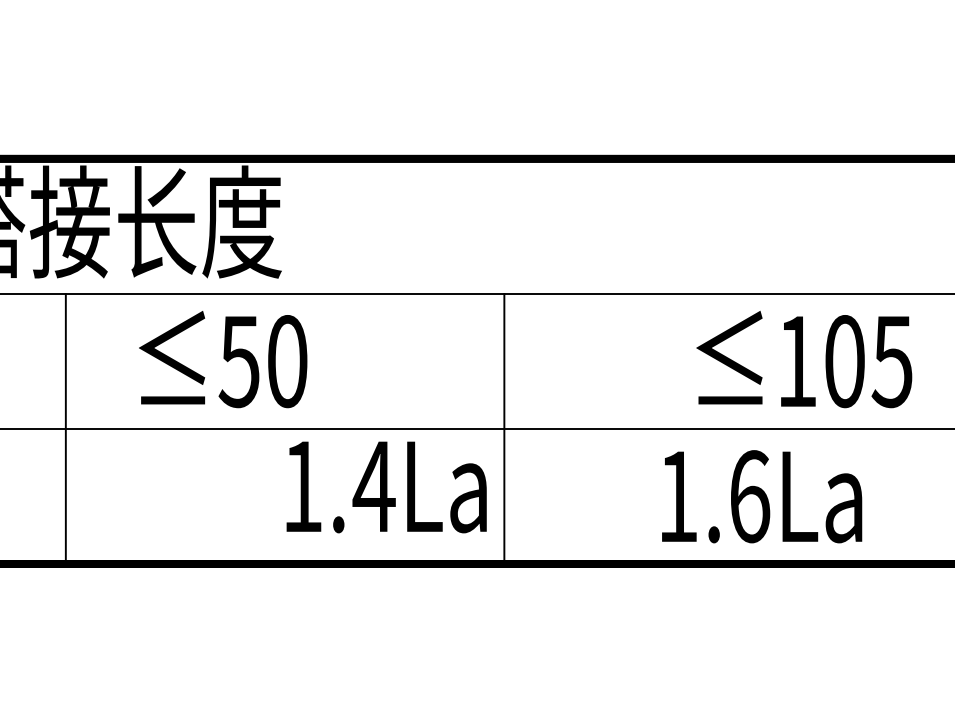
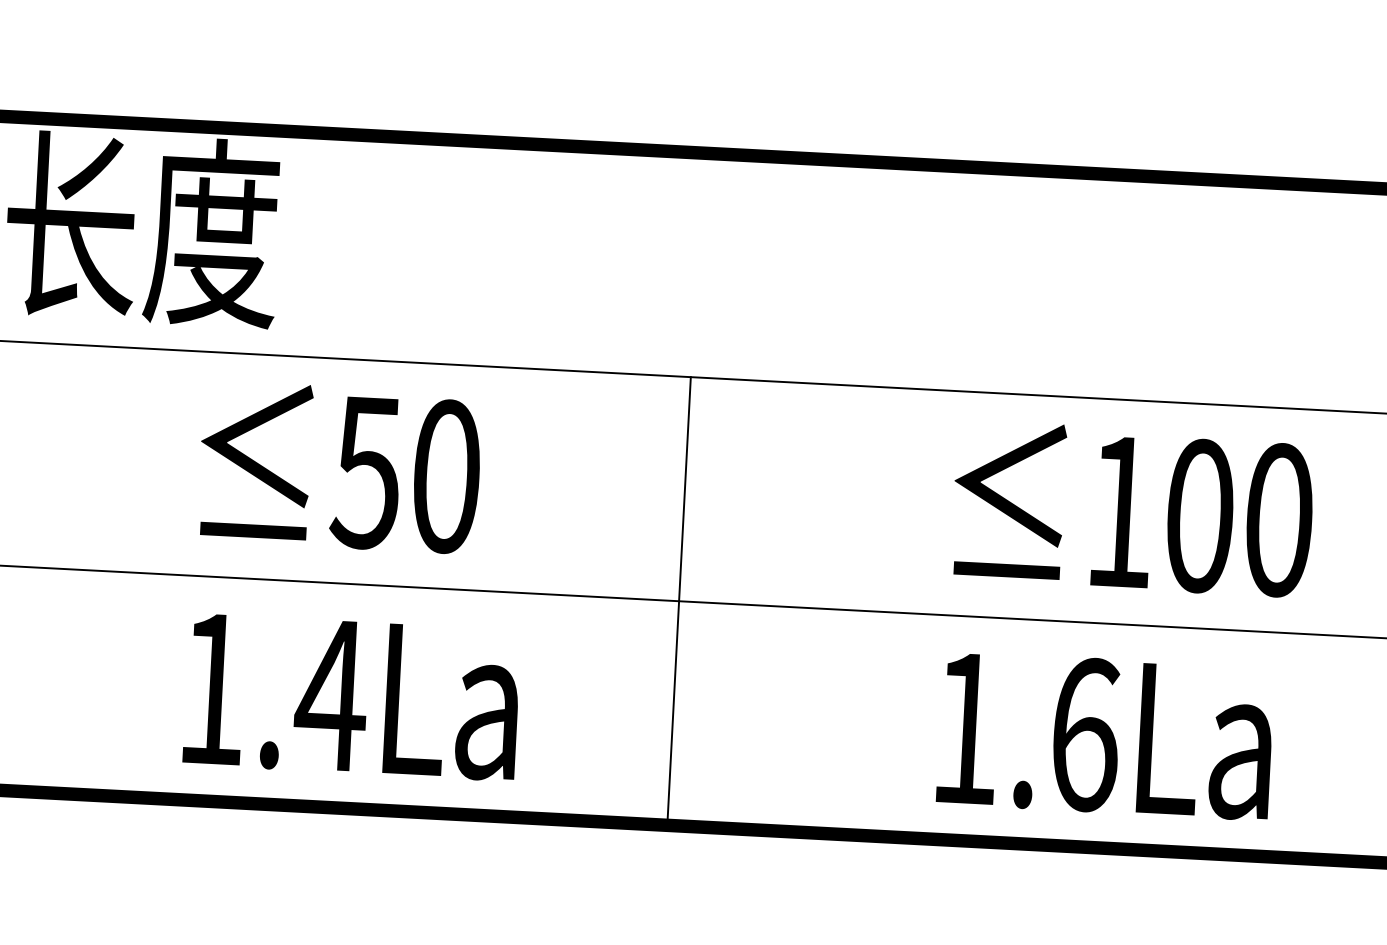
text: (223, 359) -> (340, 467), moved
text: (891, 361) -> (1277, 520), 105 -> 100
line: (504, 429) -> (679, 601), moved
text: (386, 487) -> (351, 697), moved
text: (762, 496) -> (1106, 735), moved

